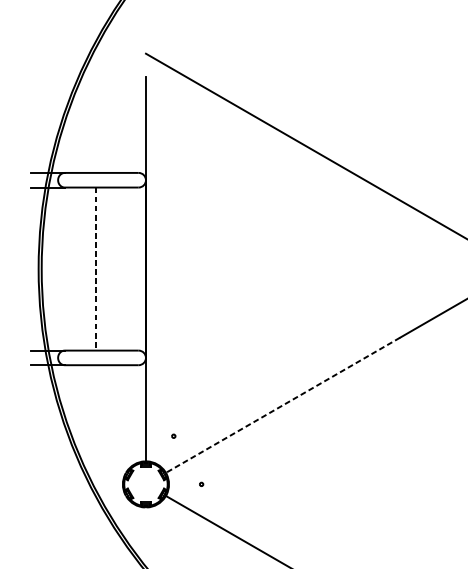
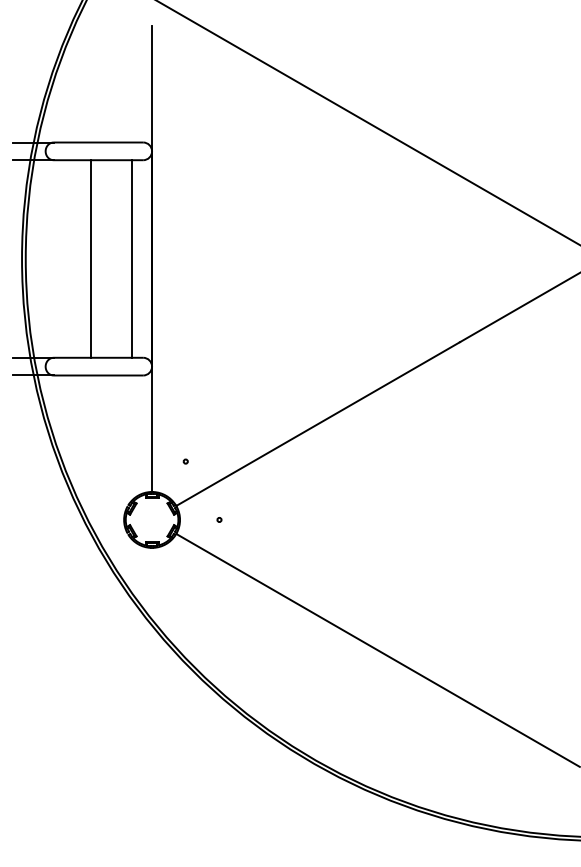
line: (129, 268) -> (132, 258), added
line: (95, 269) -> (91, 259), dashed -> solid
line: (283, 405) -> (318, 424), dashed -> solid

